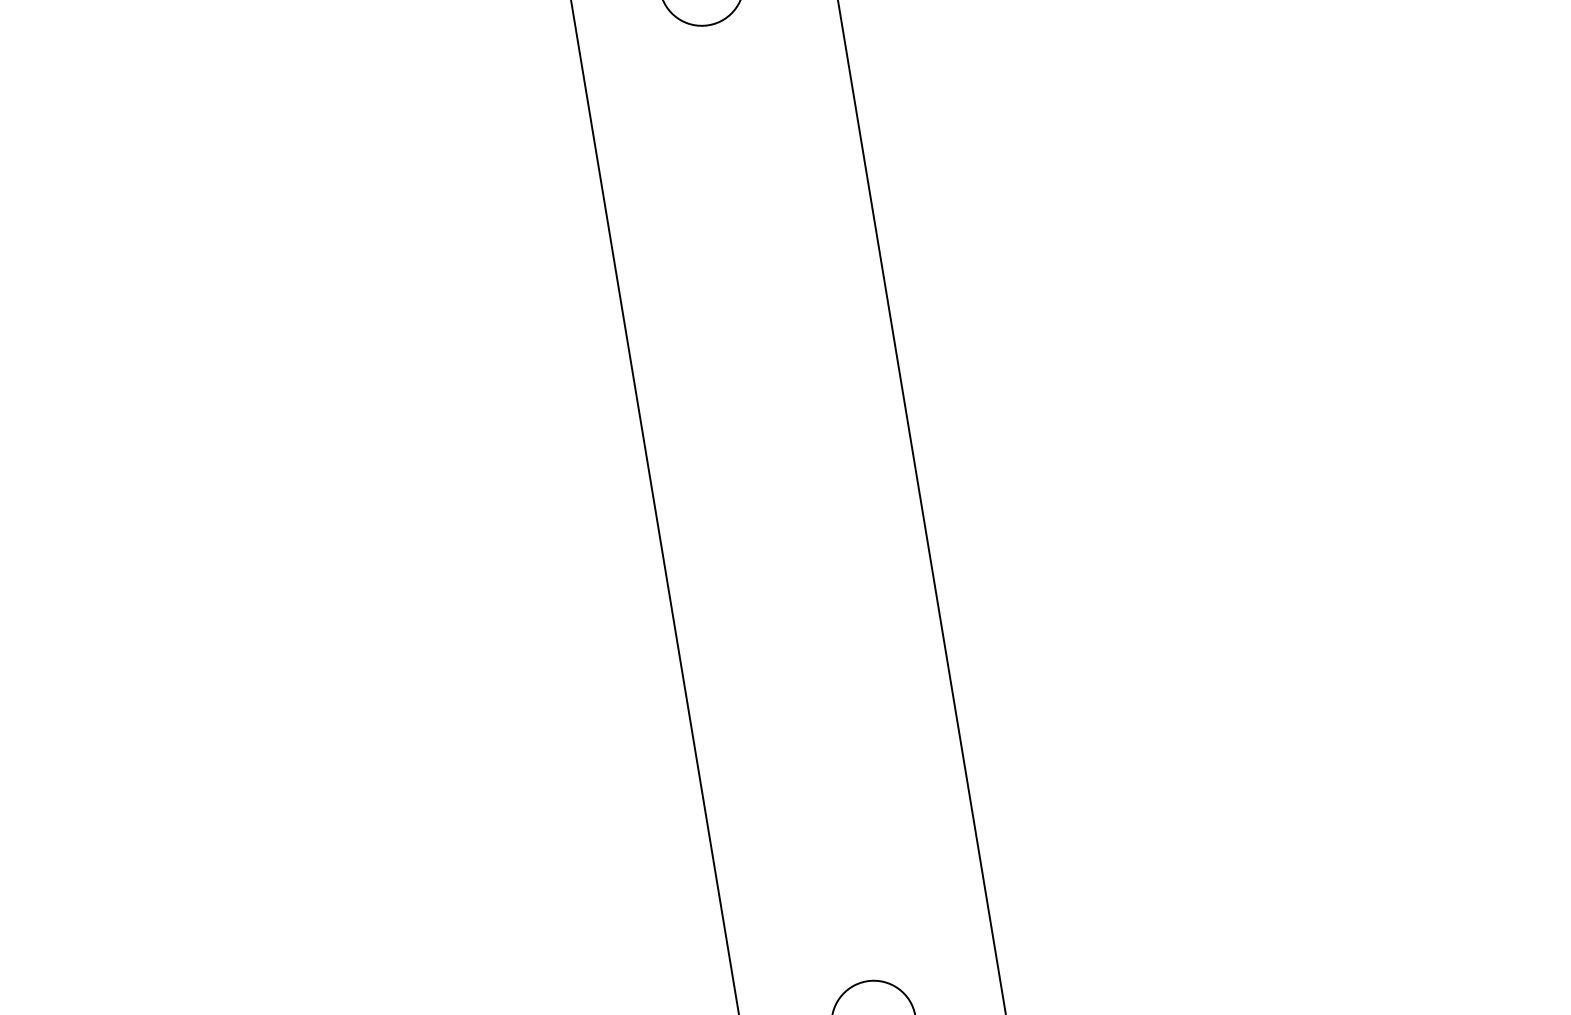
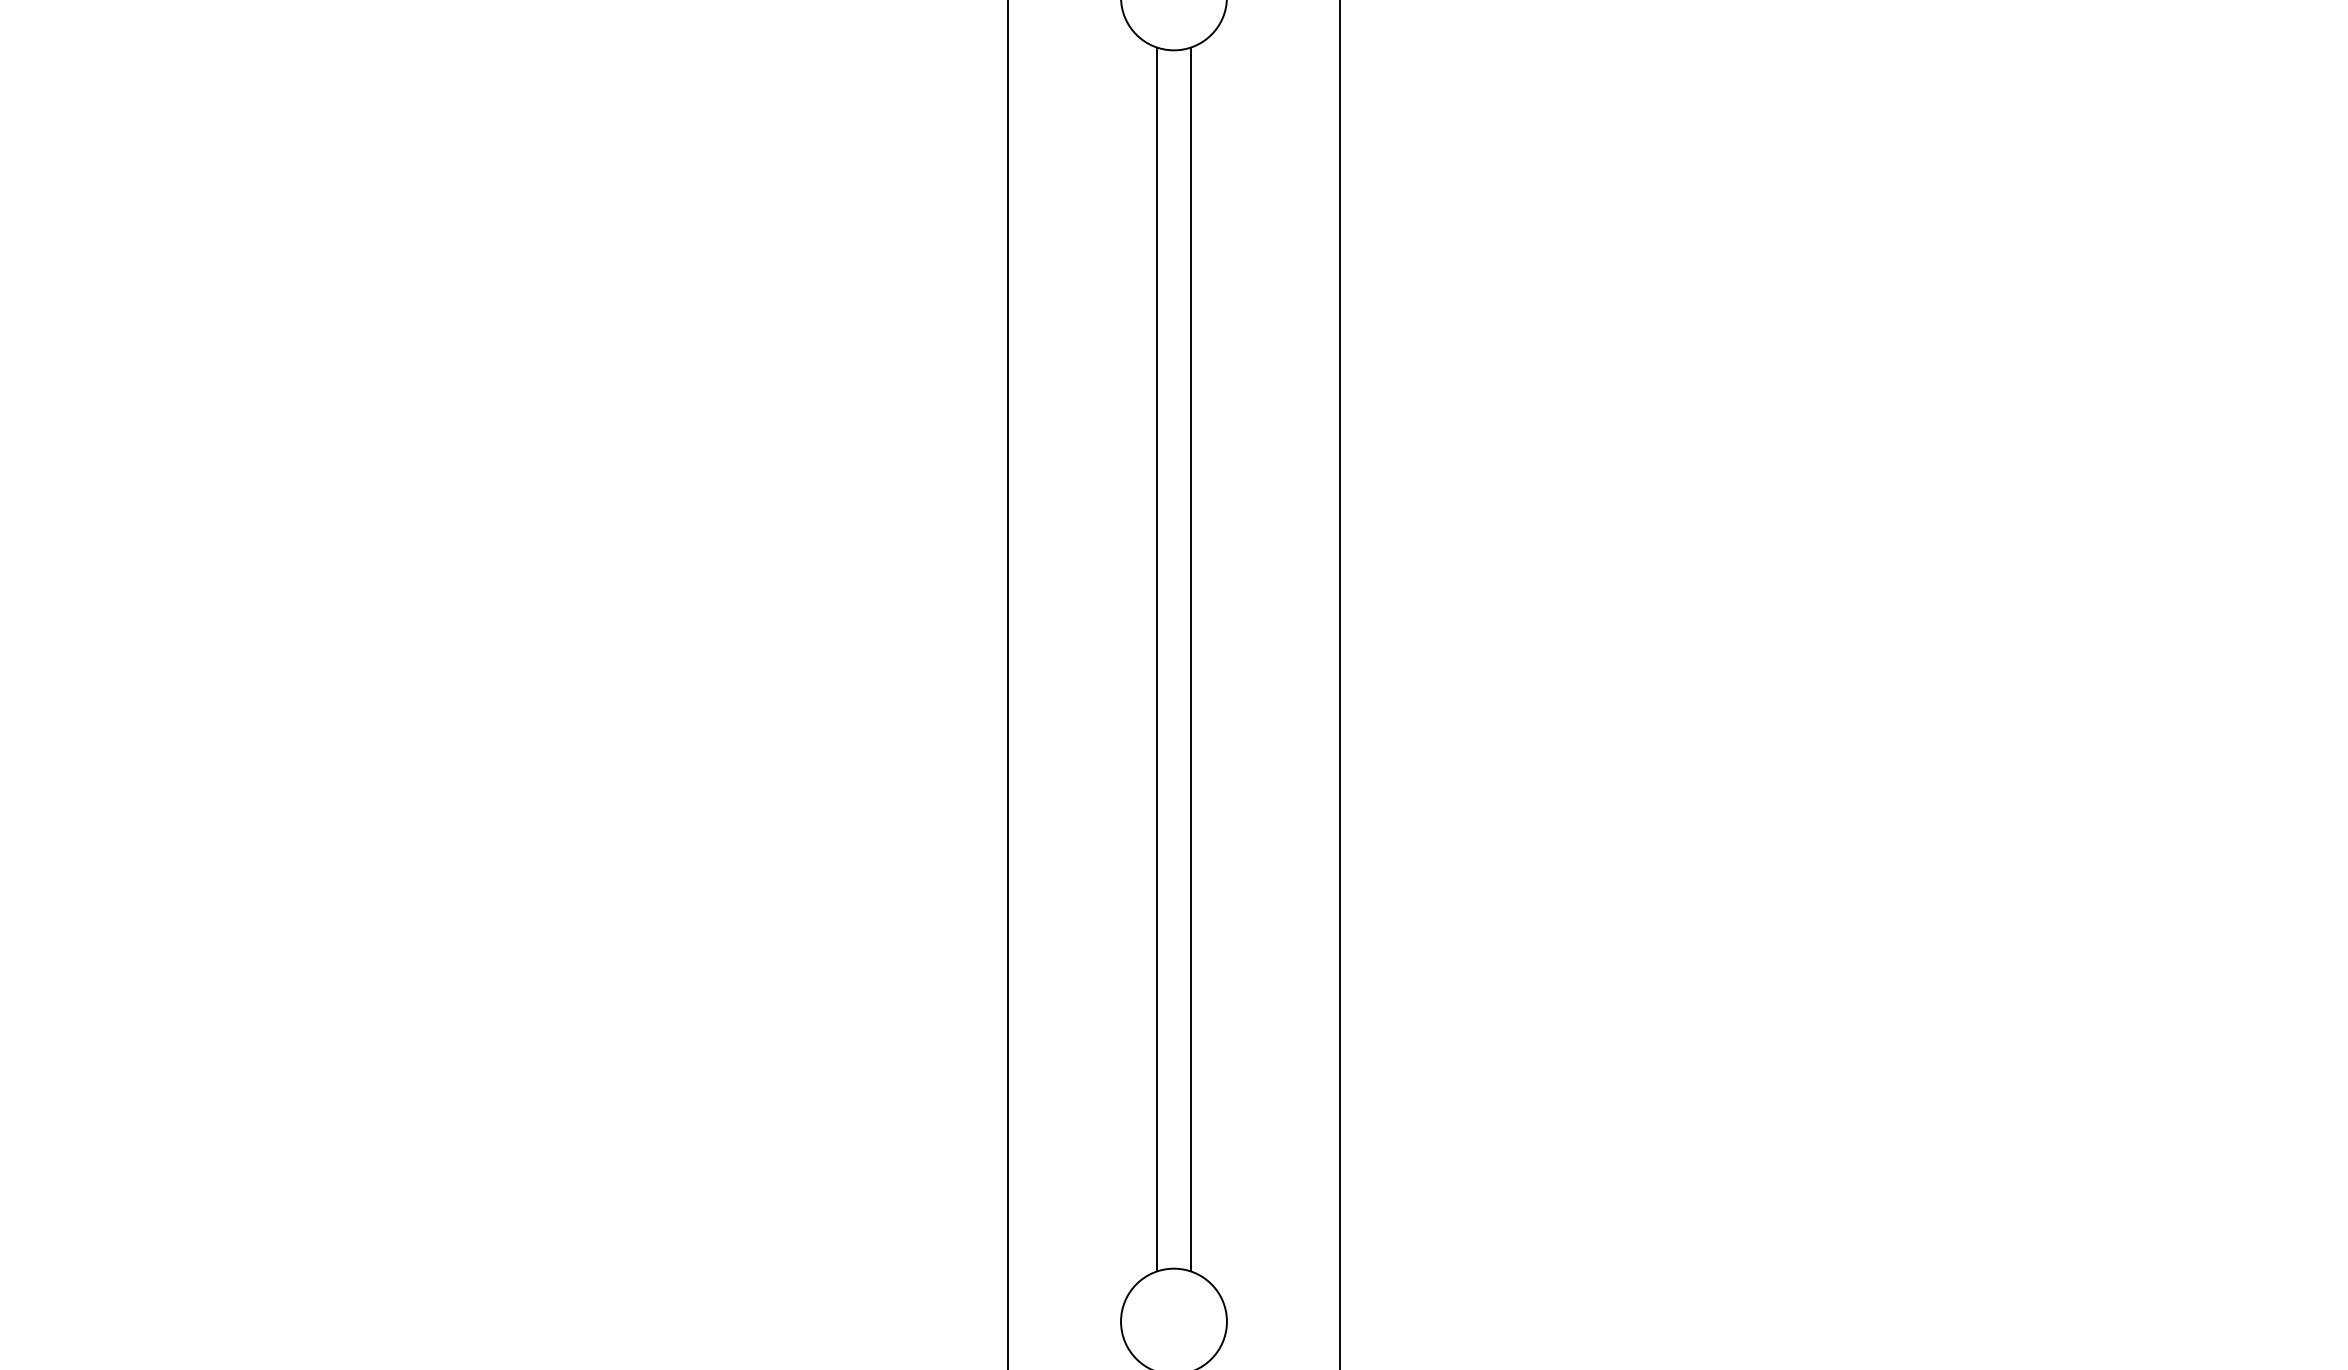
line: (800, 501) -> (1190, 659), added
line: (774, 505) -> (1157, 659), added

